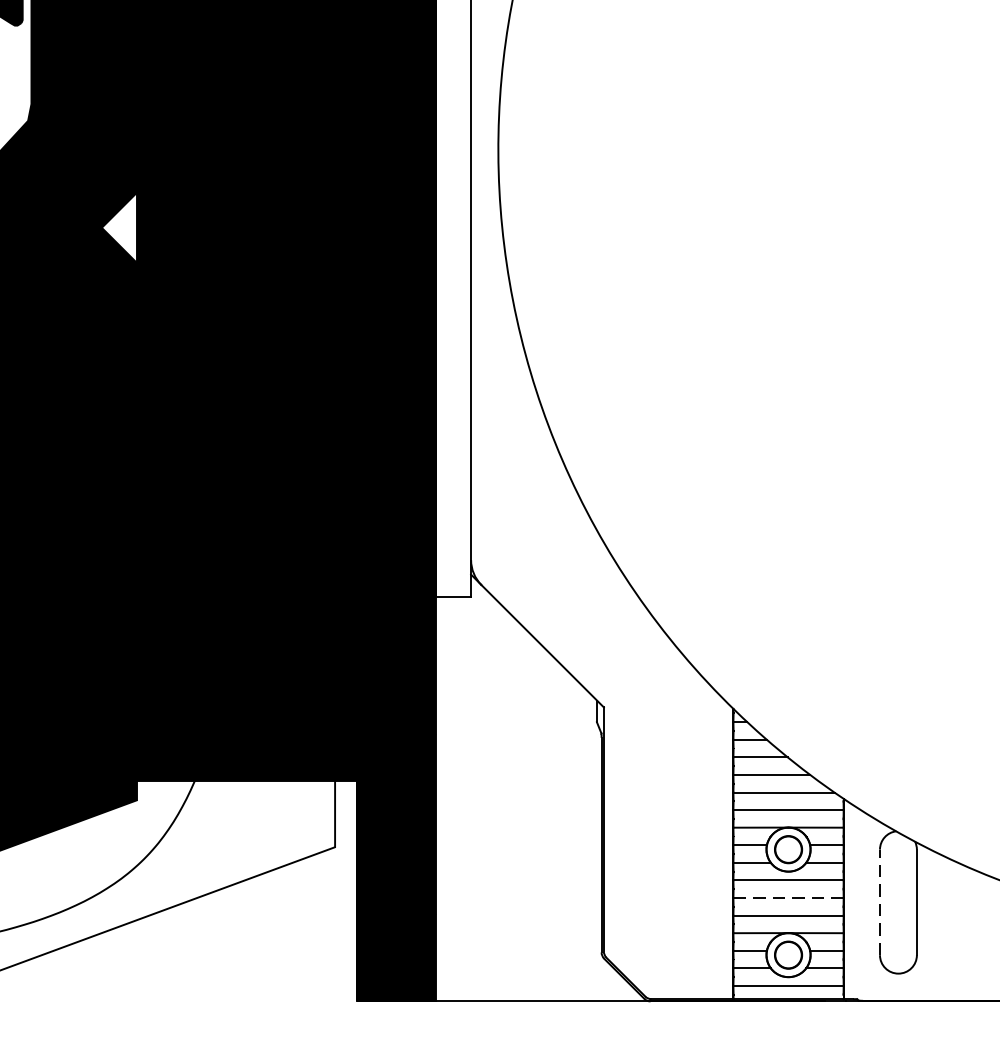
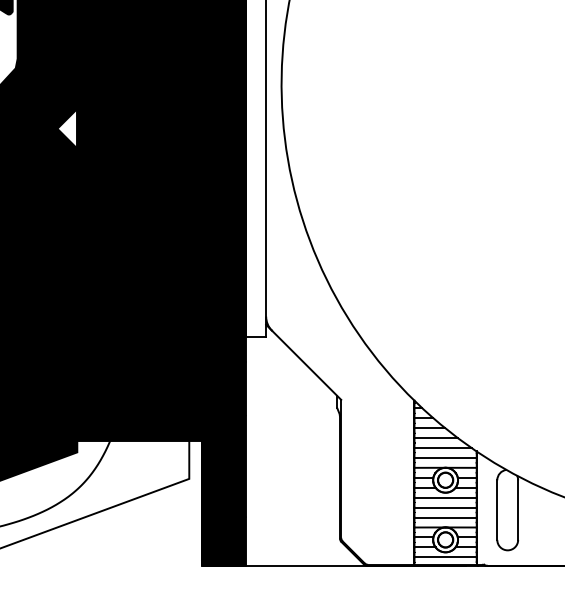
line: (788, 897) -> (445, 507), dashed -> solid
line: (880, 903) -> (497, 510), dashed -> solid

